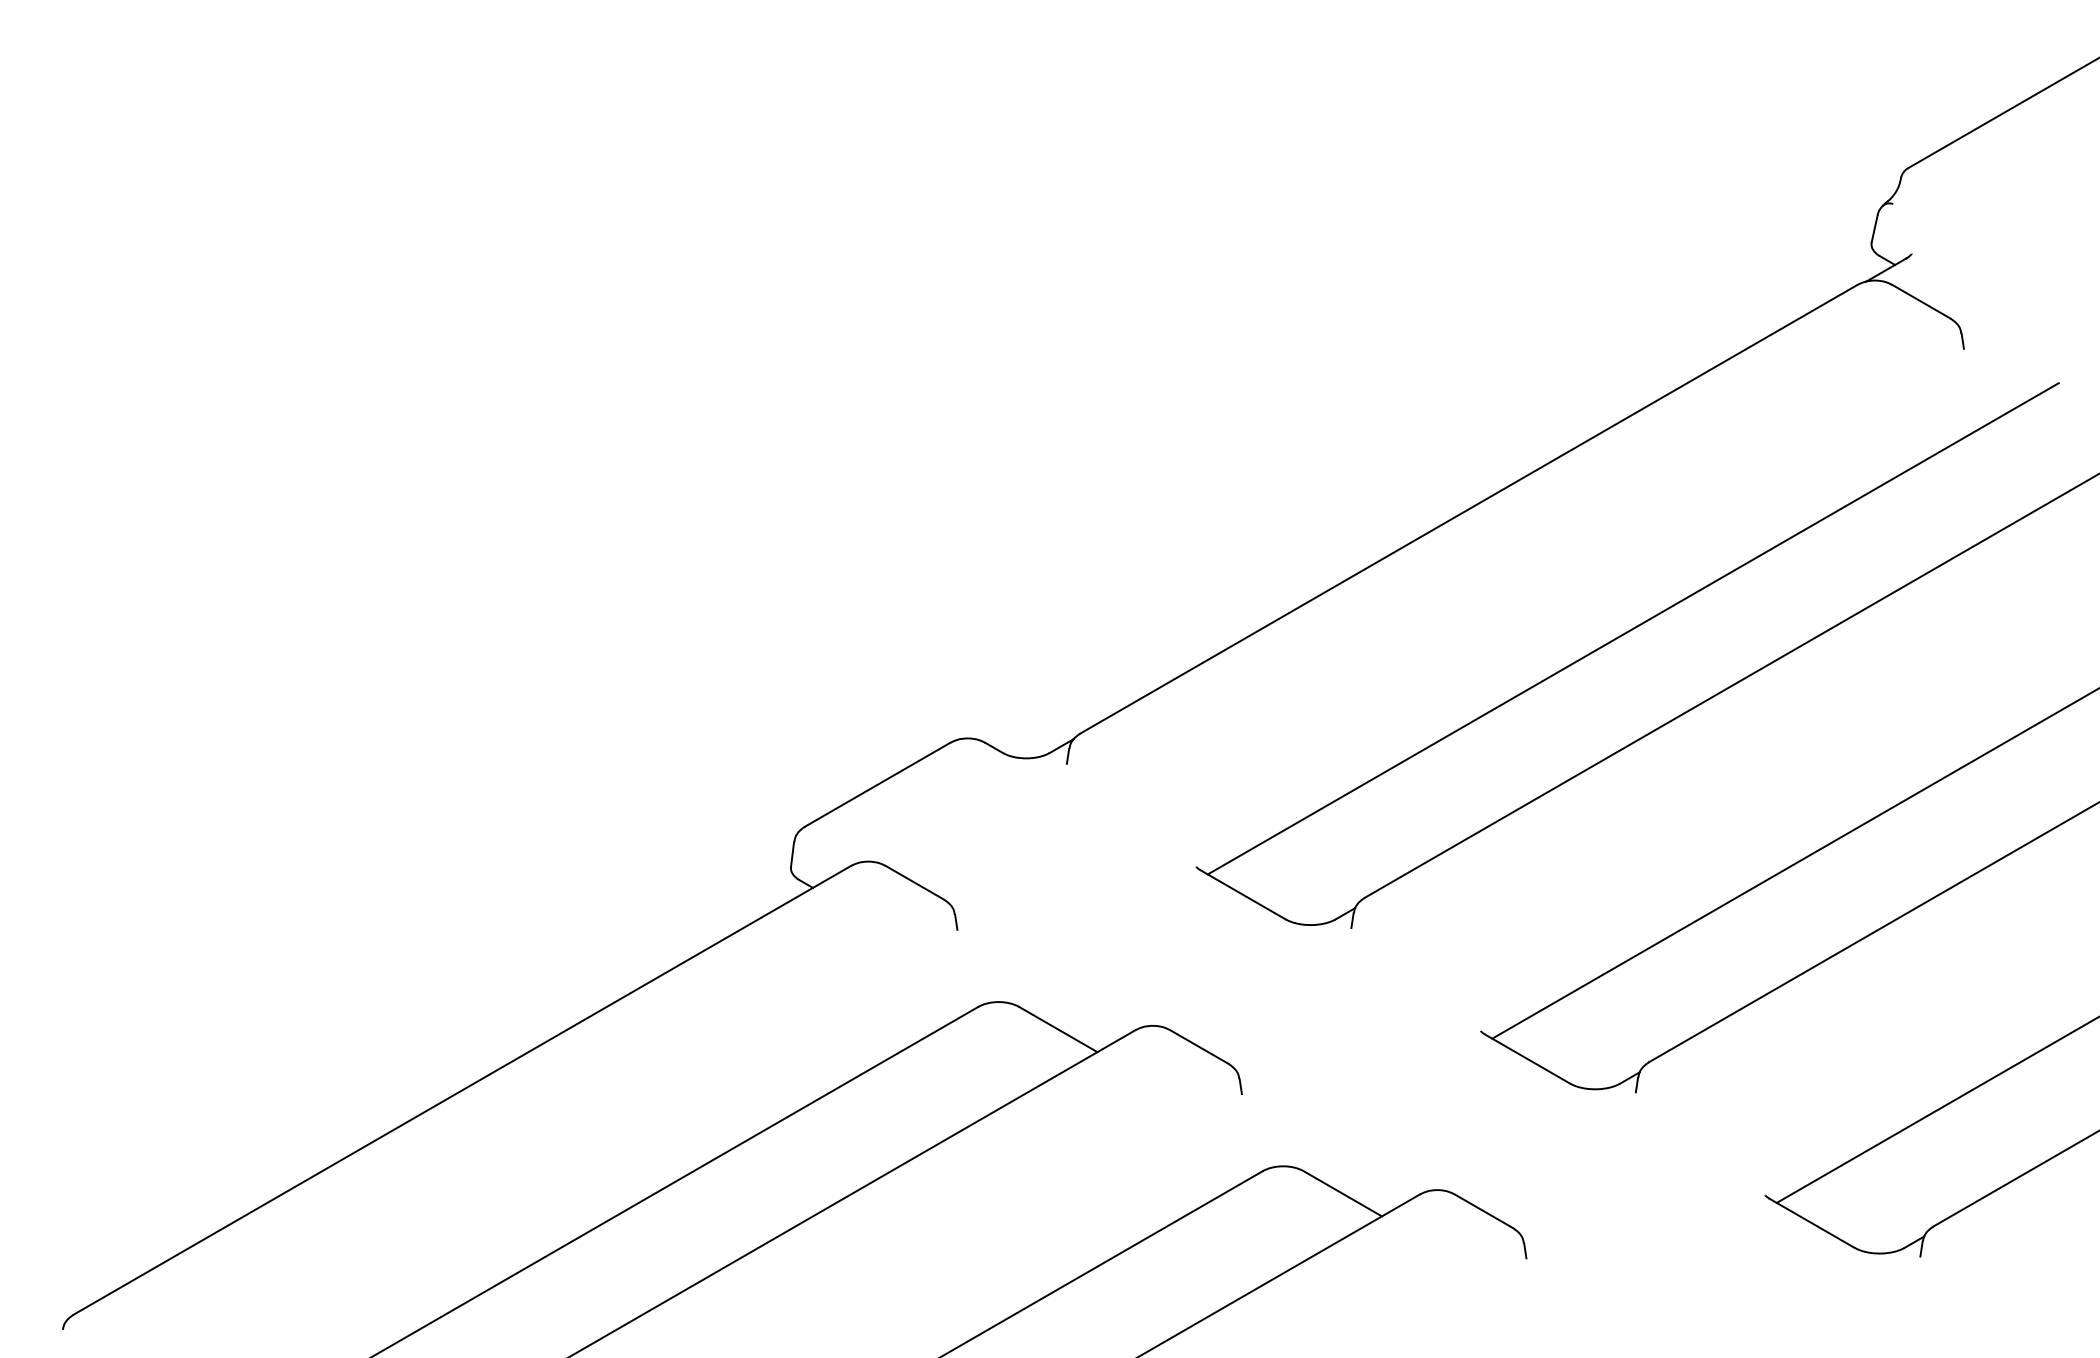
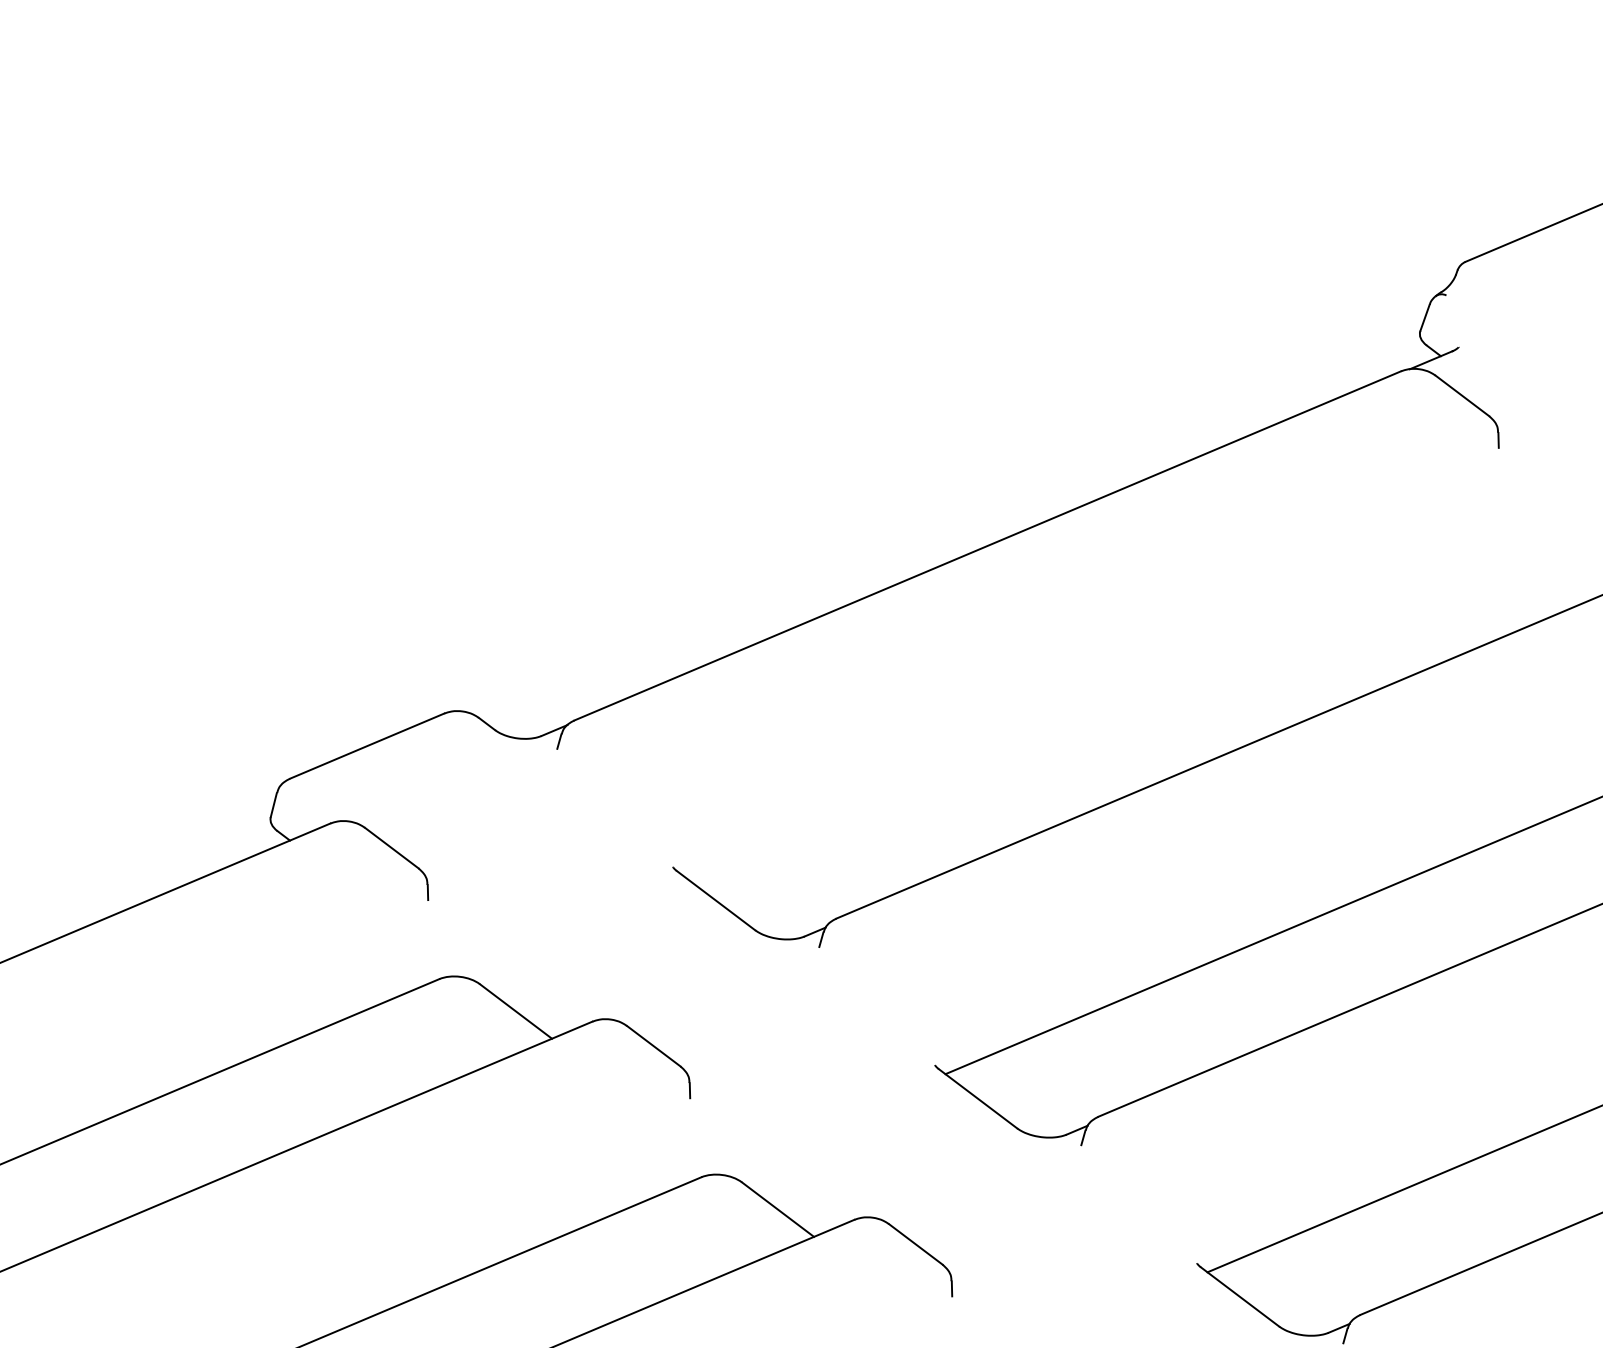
line: (1632, 628) -> (1135, 684), removed

